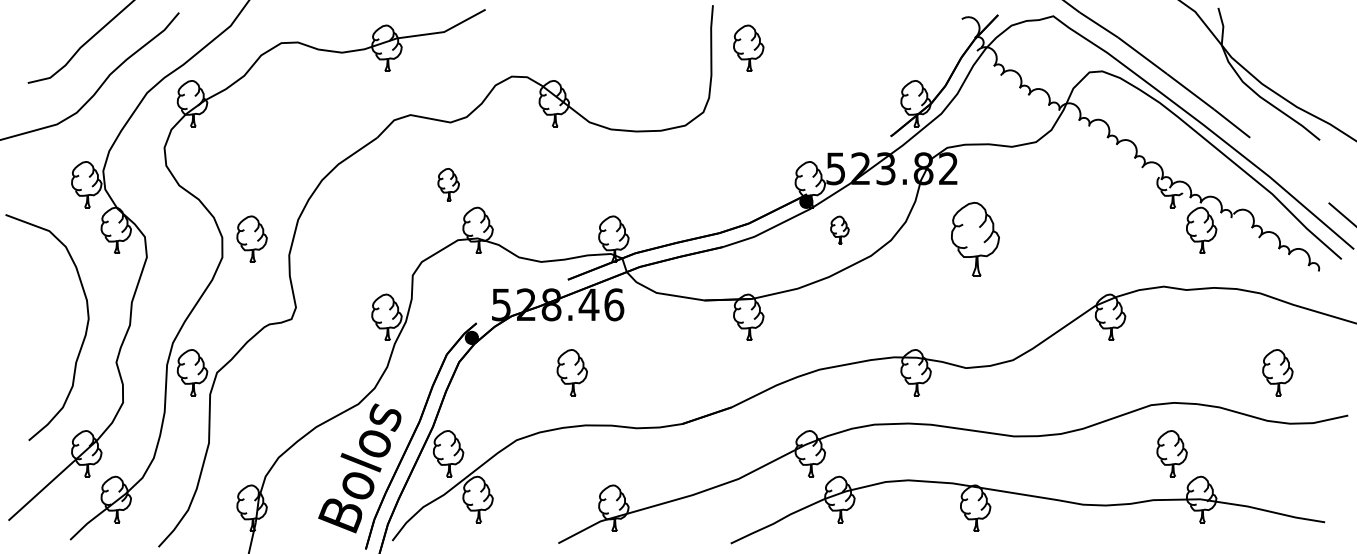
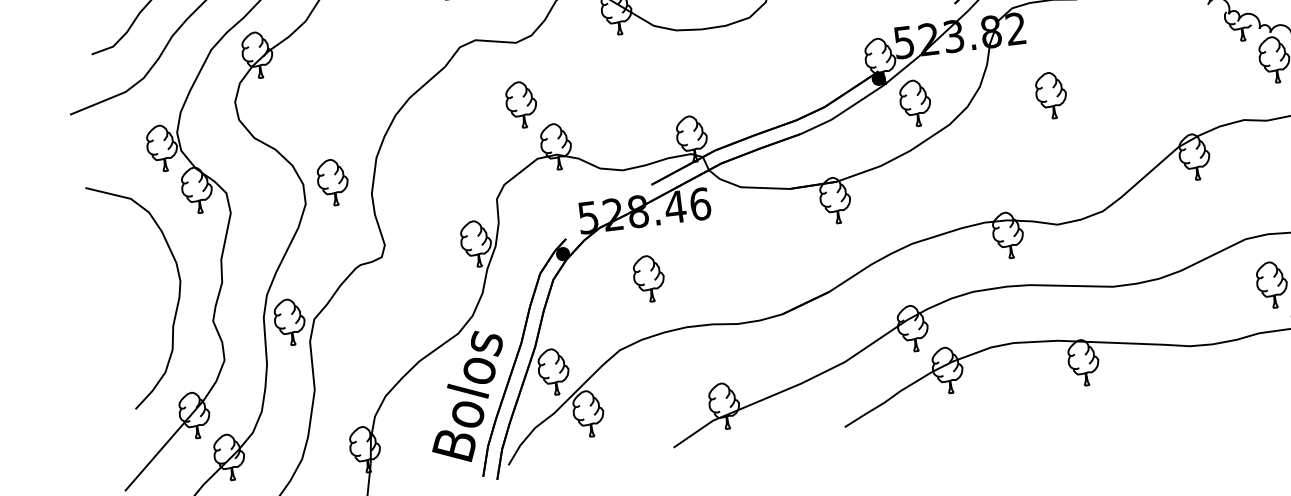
part: (448, 184) -> (521, 104), size x1.43
part: (839, 229) -> (915, 102), size x1.67
part: (975, 238) -> (1051, 94), size x0.62
part: (571, 372) -> (648, 278), moved

